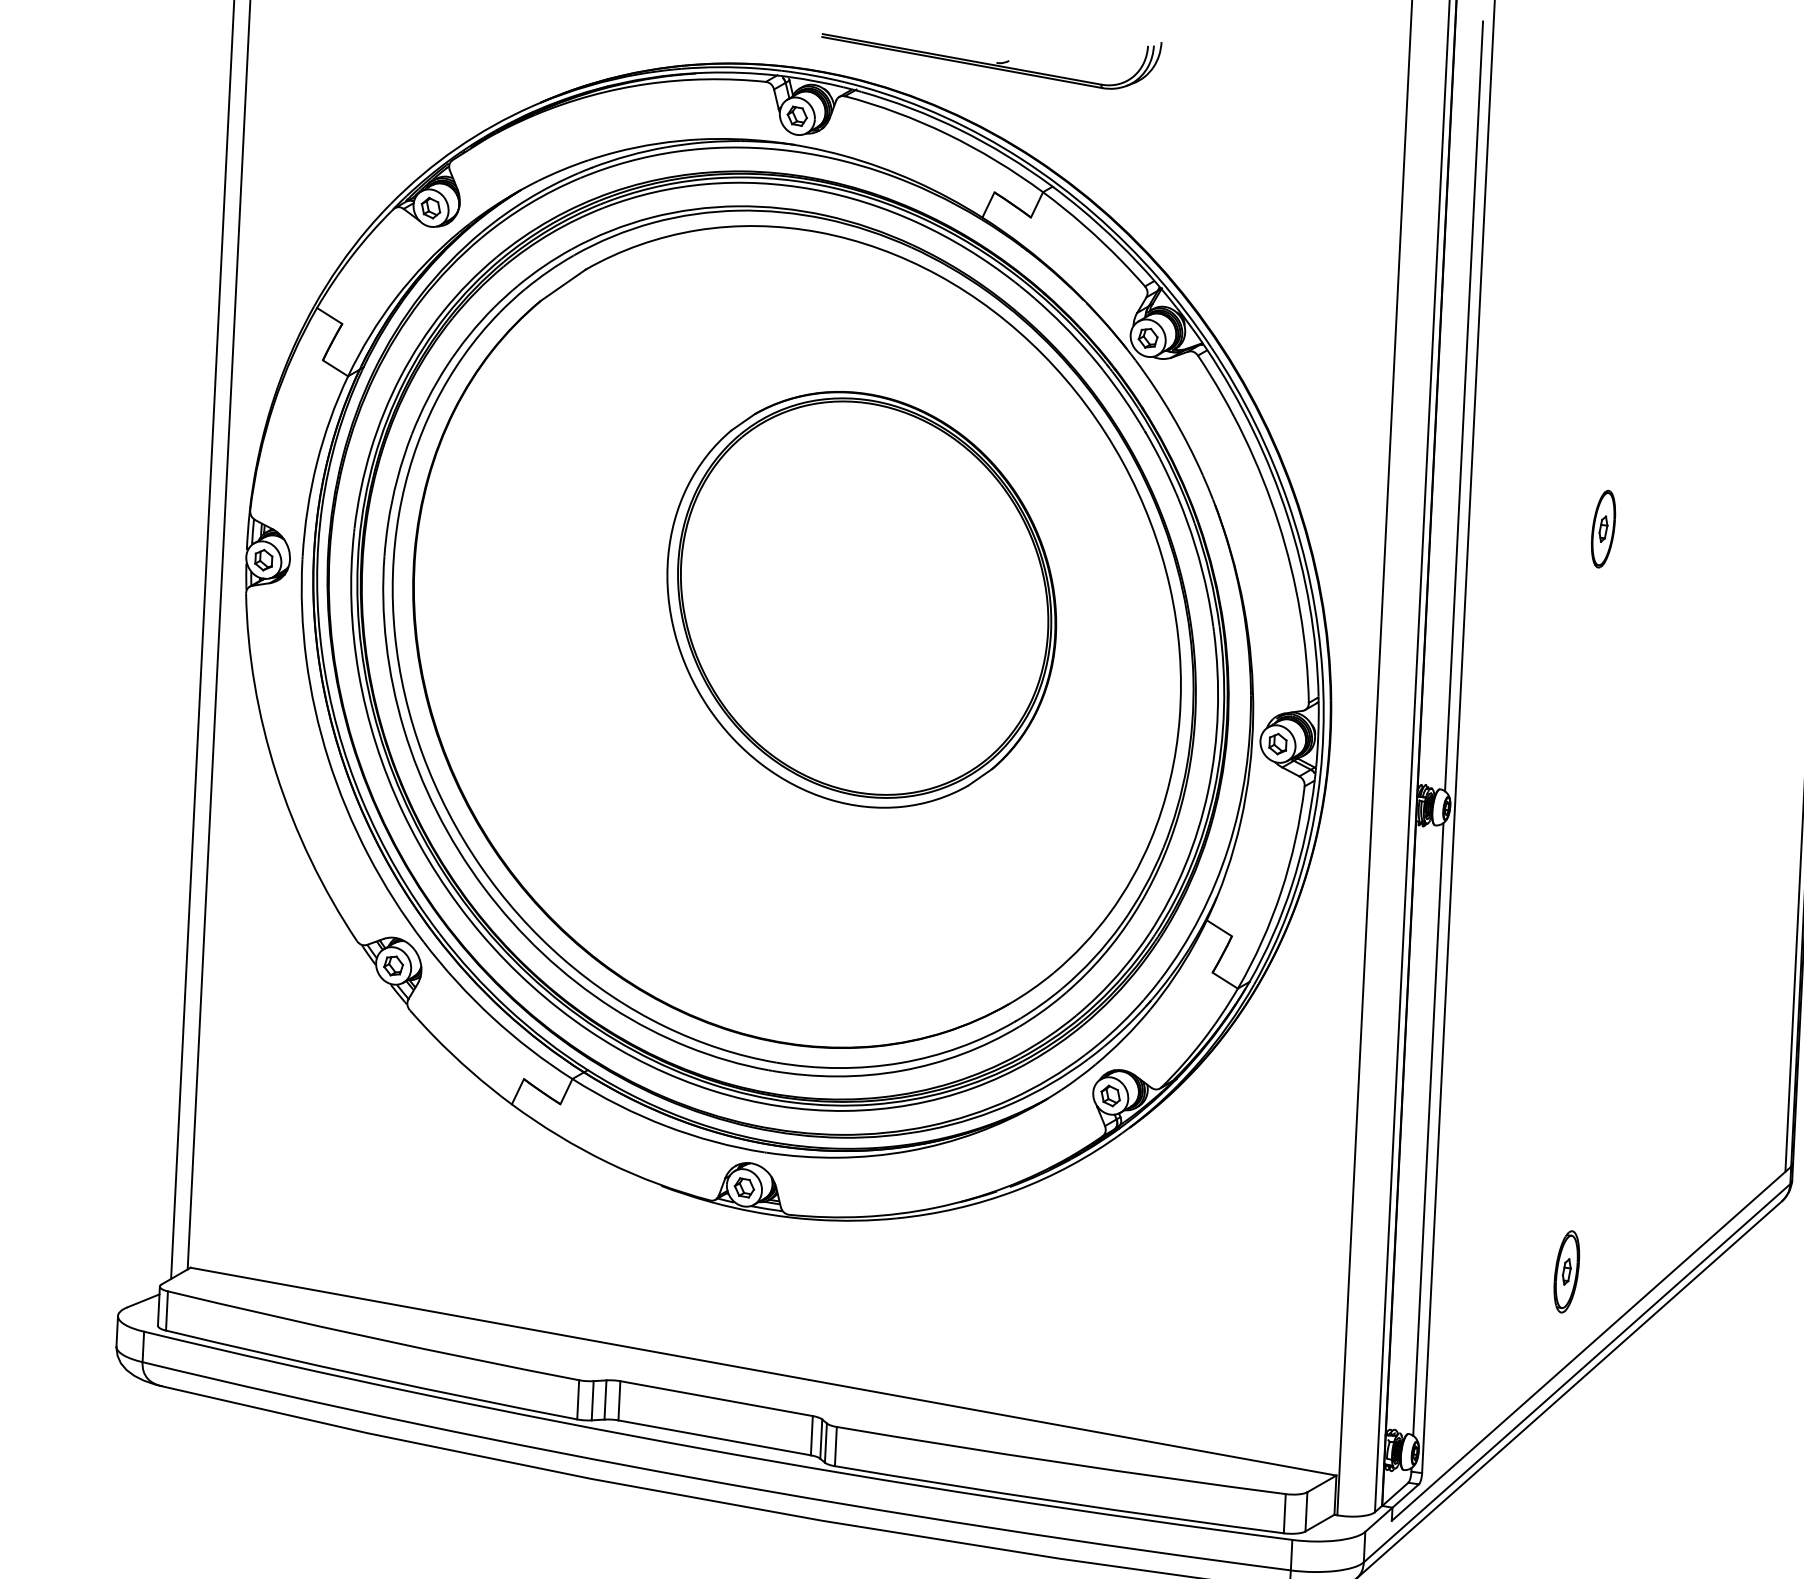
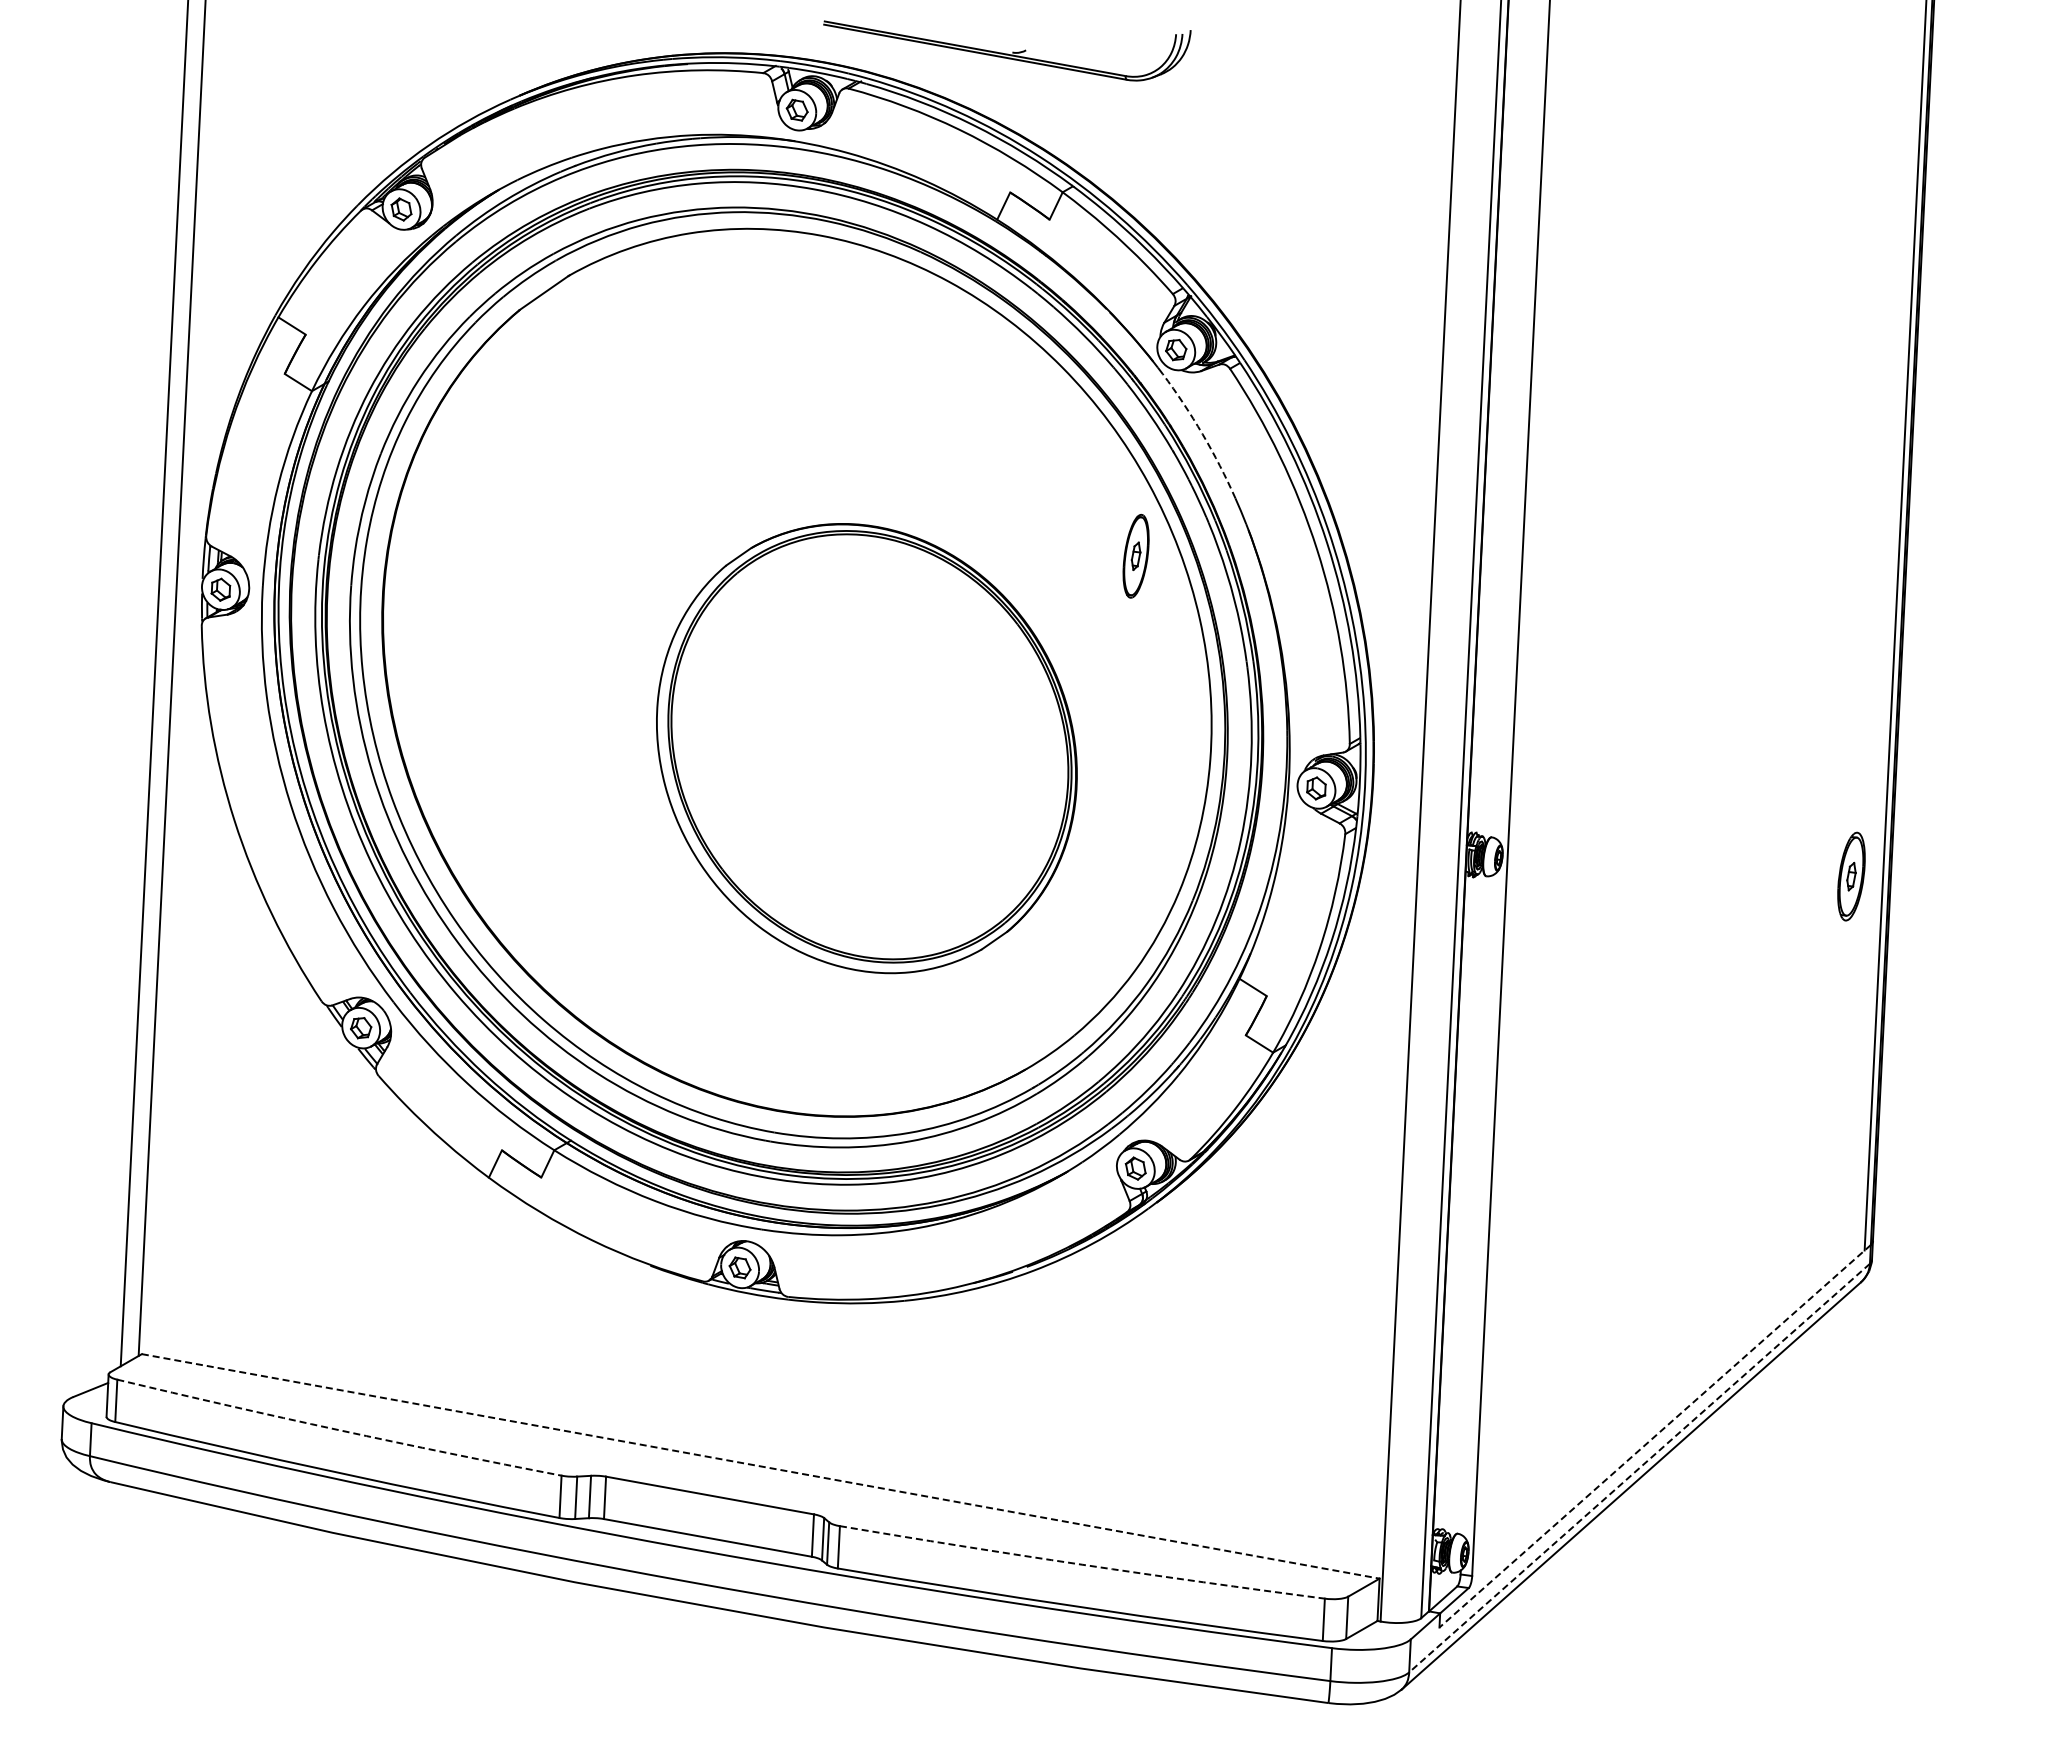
line: (1463, 406) -> (1516, 423), removed
arc: (1172, 416) -> (1202, 434), solid -> dashed
part: (1602, 529) -> (1135, 556), moved
part: (861, 599) -> (866, 748), moved
line: (1427, 1129) -> (1478, 1204), removed
part: (1566, 1271) -> (1851, 876), moved
arc: (372, 1338) -> (338, 1430), solid -> dashed
line: (1590, 1343) -> (1654, 1436), solid -> dashed
line: (763, 1371) -> (760, 1466), solid -> dashed
line: (1577, 1373) -> (1639, 1468), solid -> dashed
arc: (1061, 1462) -> (1082, 1564), solid -> dashed

